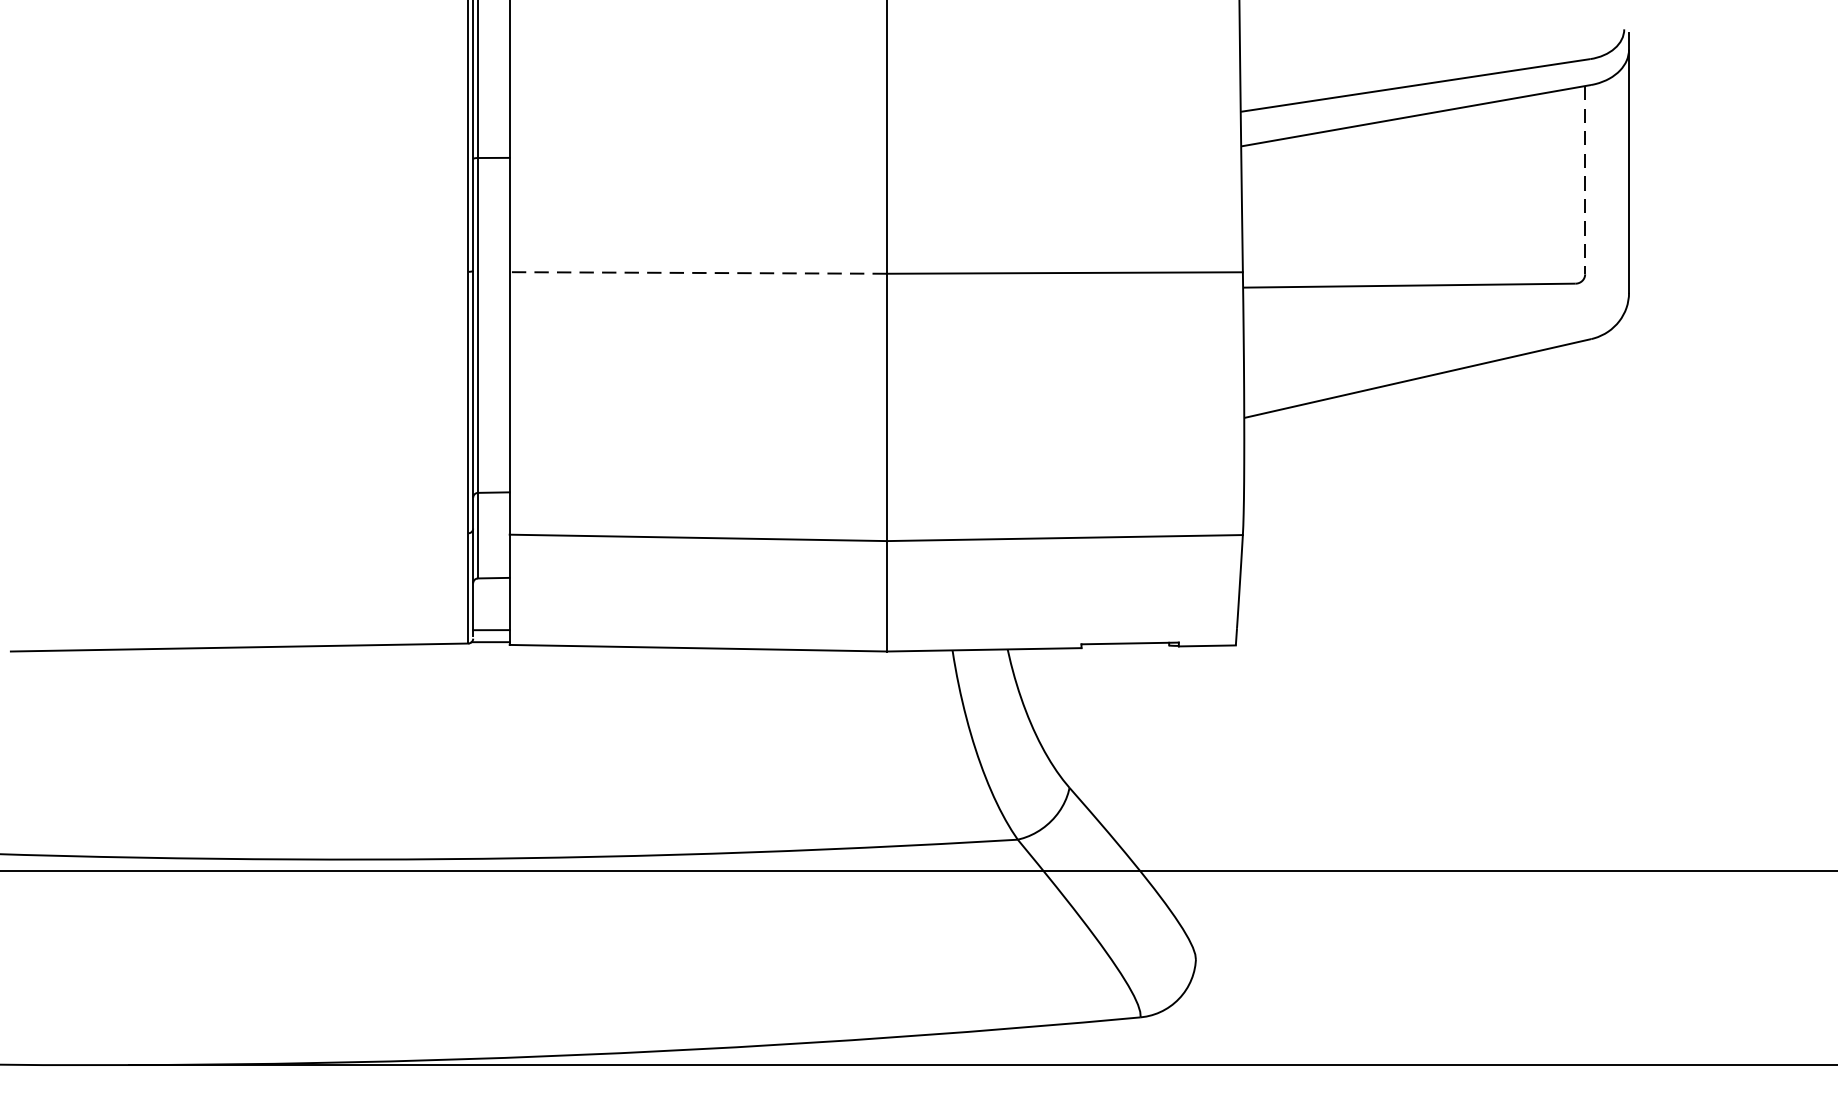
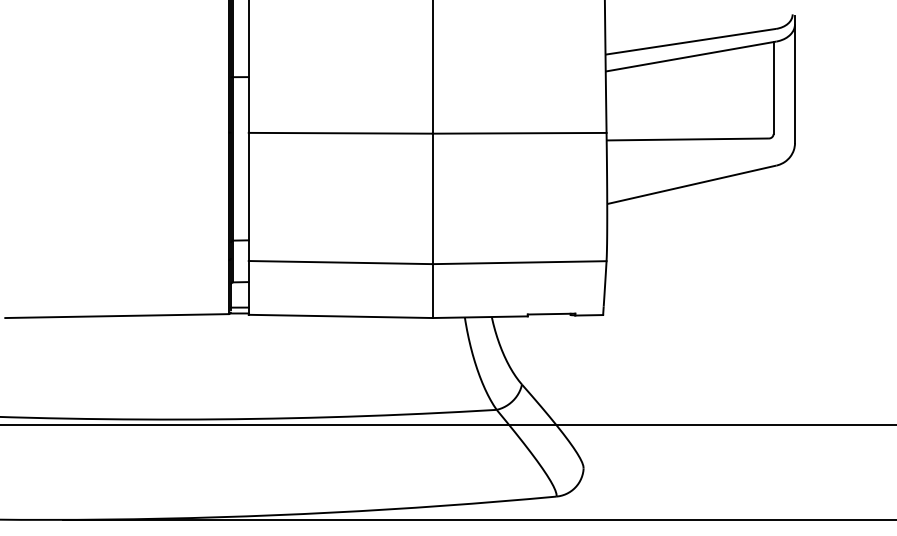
line: (1584, 181) -> (773, 88), dashed -> solid
line: (697, 273) -> (340, 133), dashed -> solid

